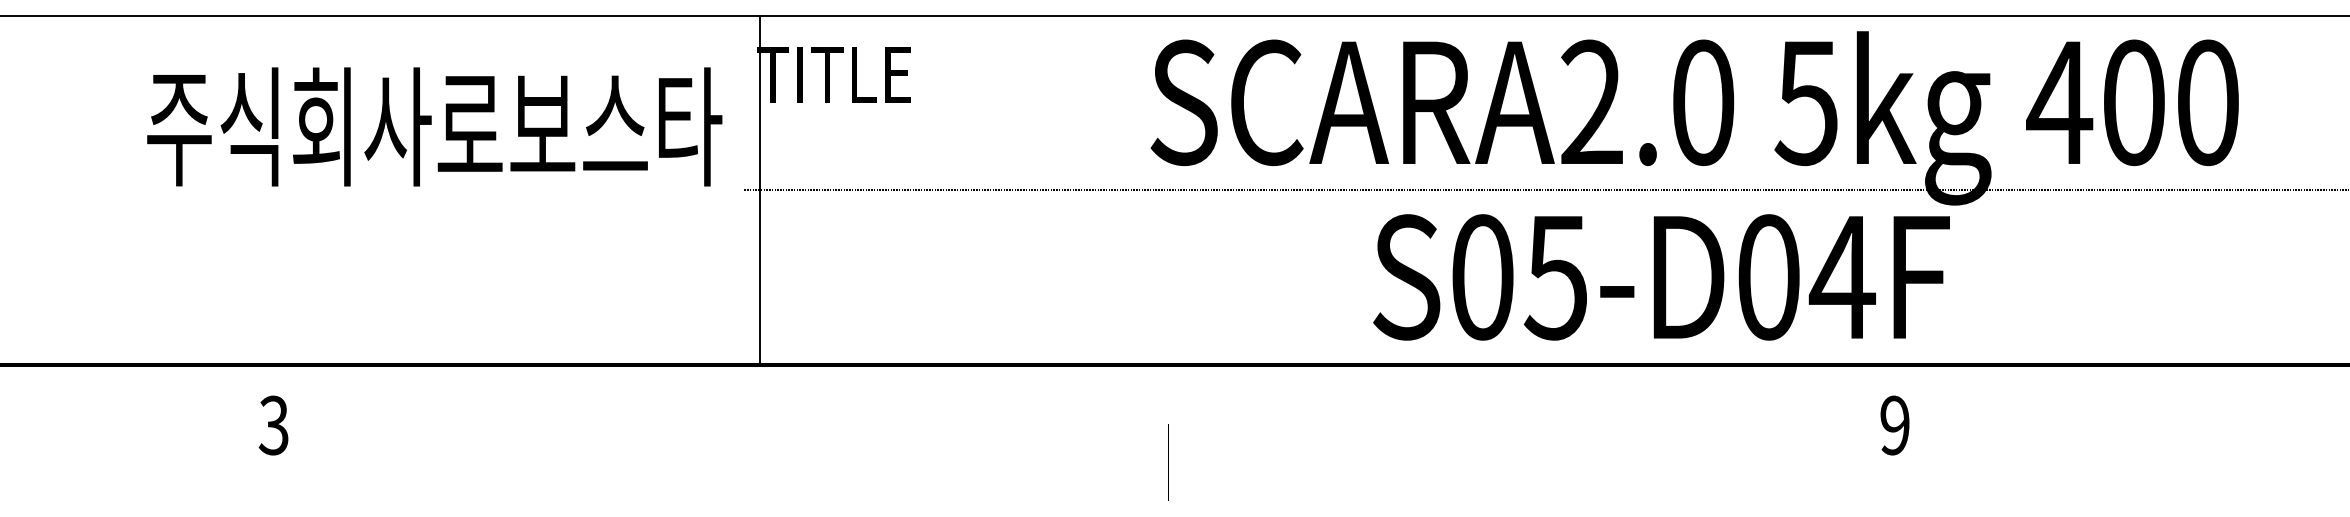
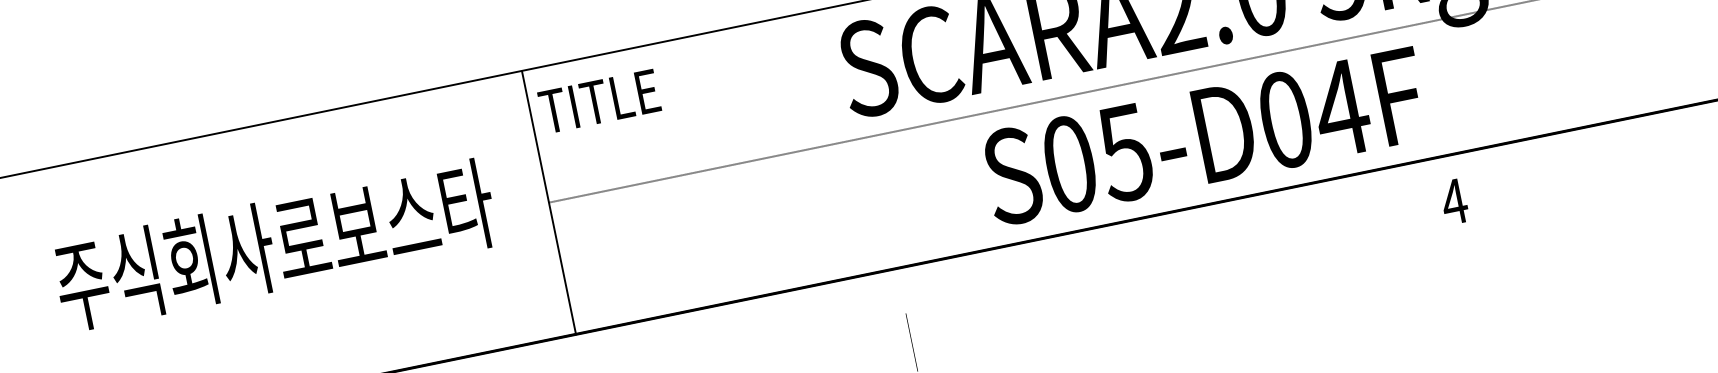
text: (434, 126) -> (274, 245), moved
line: (760, 190) -> (549, 202), moved
text: (1661, 277) -> (1204, 136), moved
text: (1894, 425) -> (1453, 201), 9 -> 4

